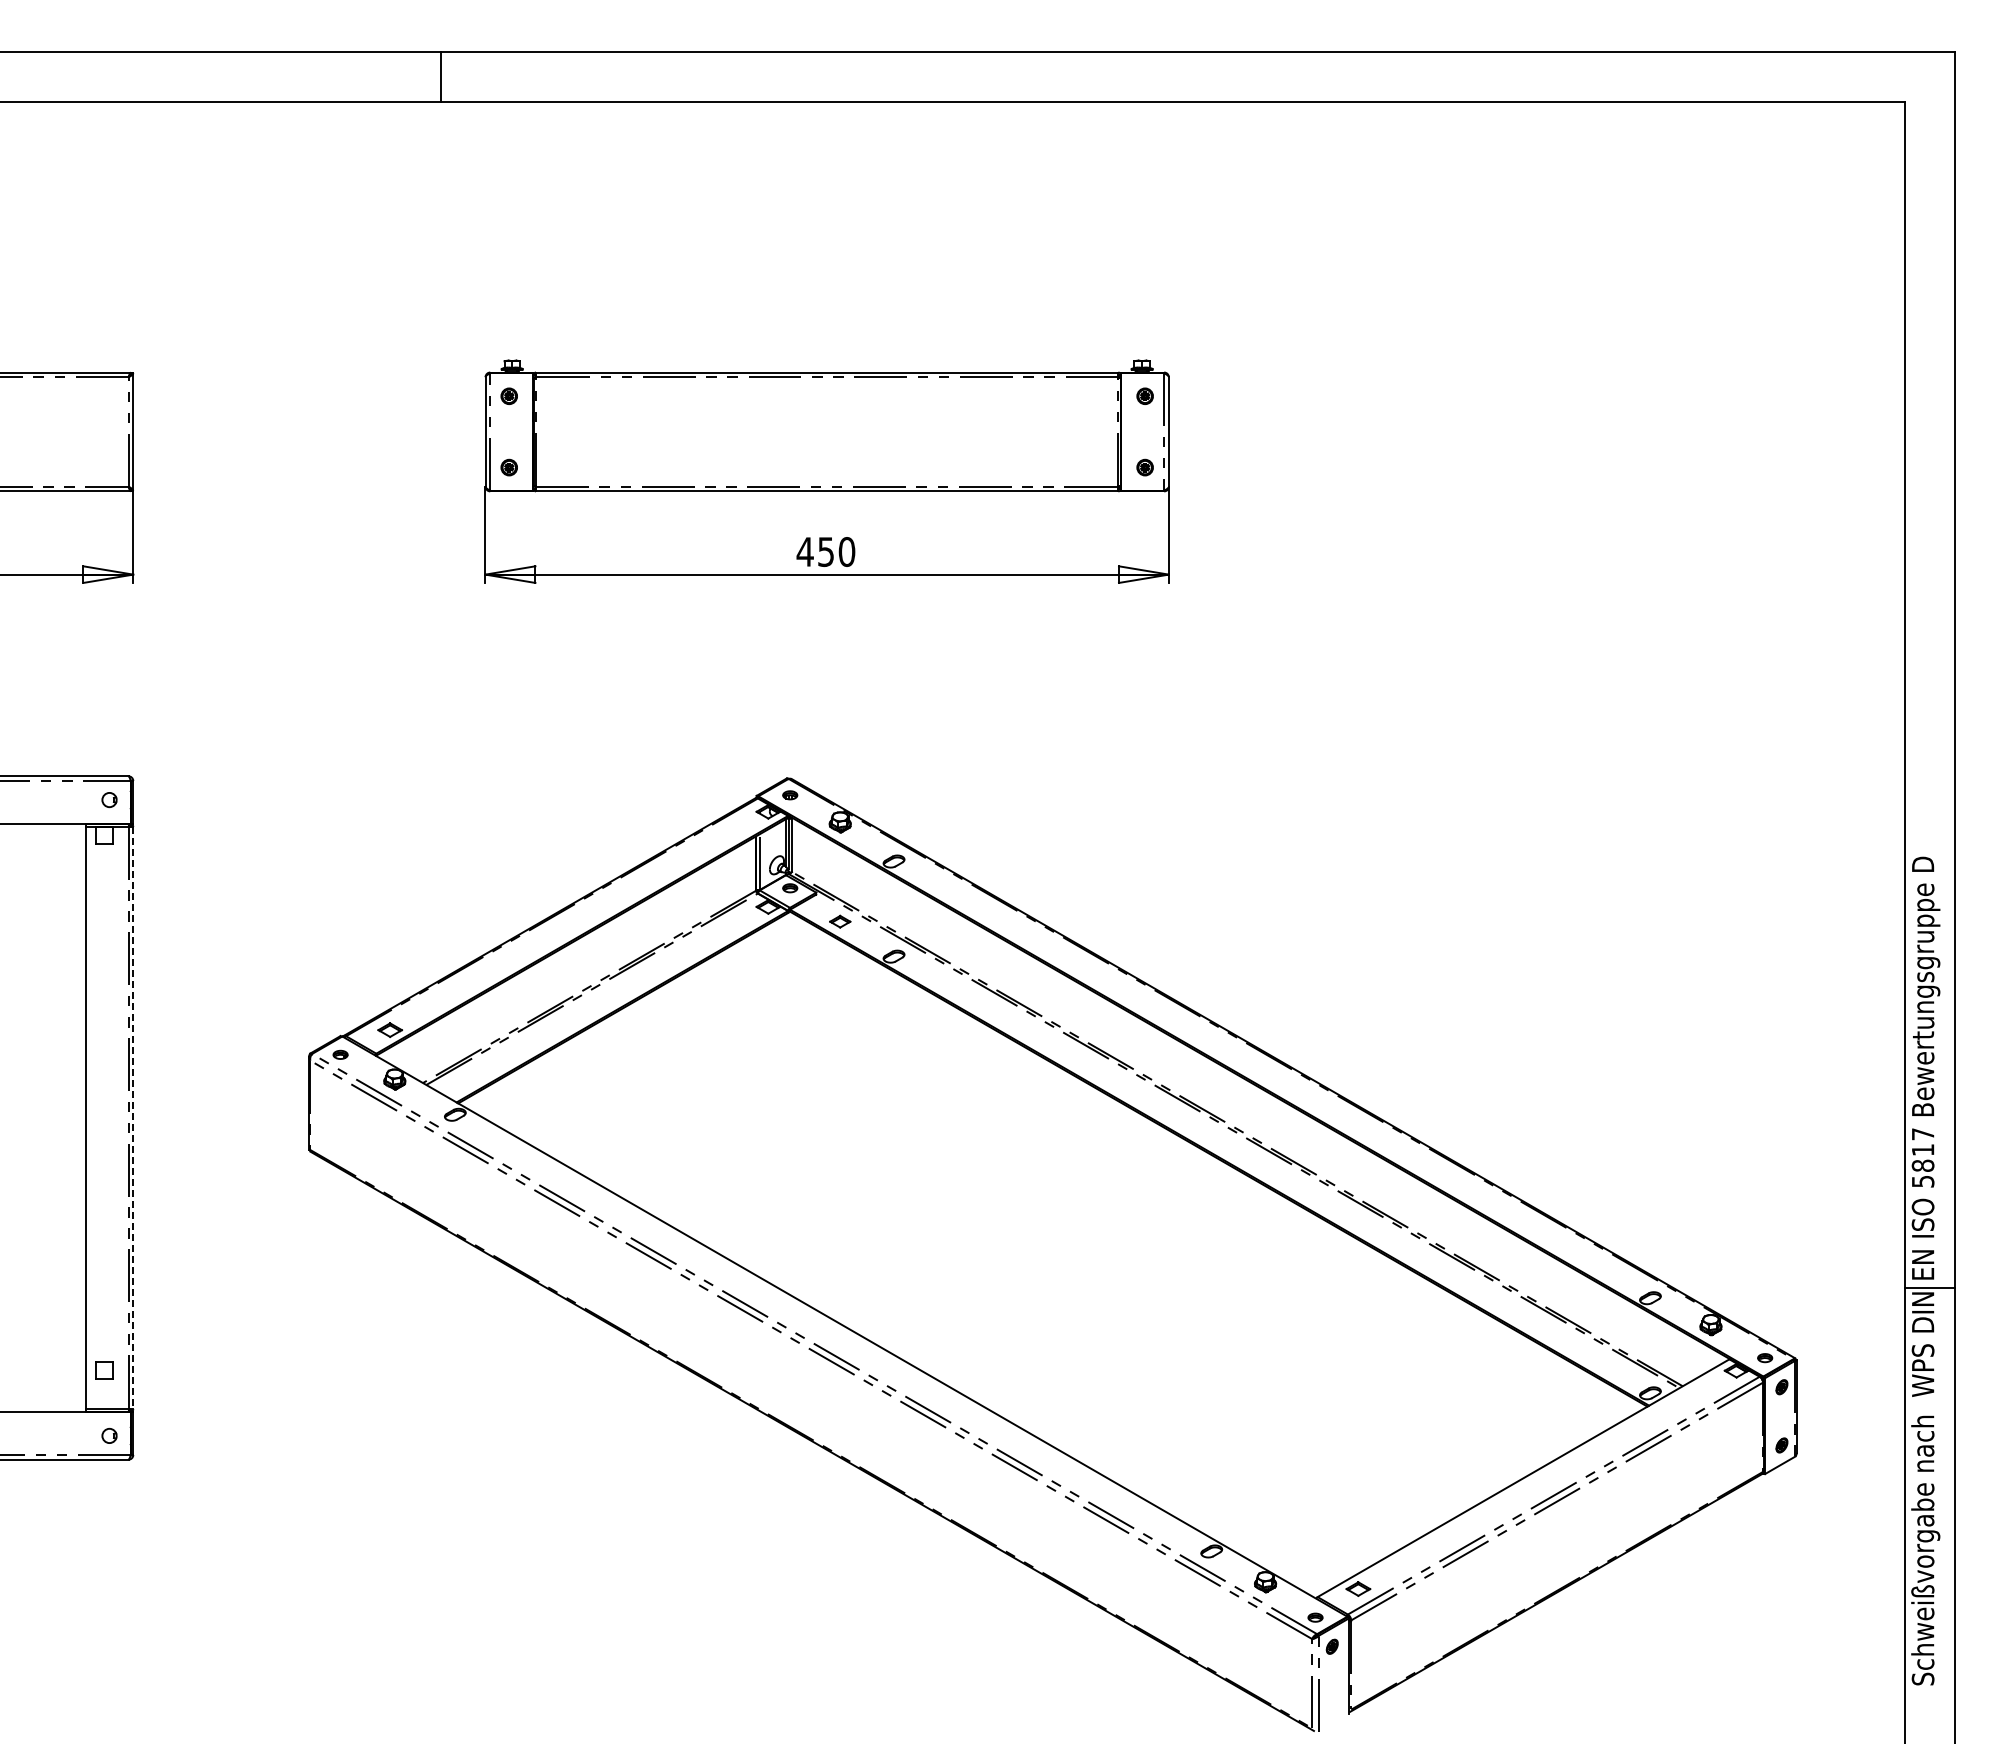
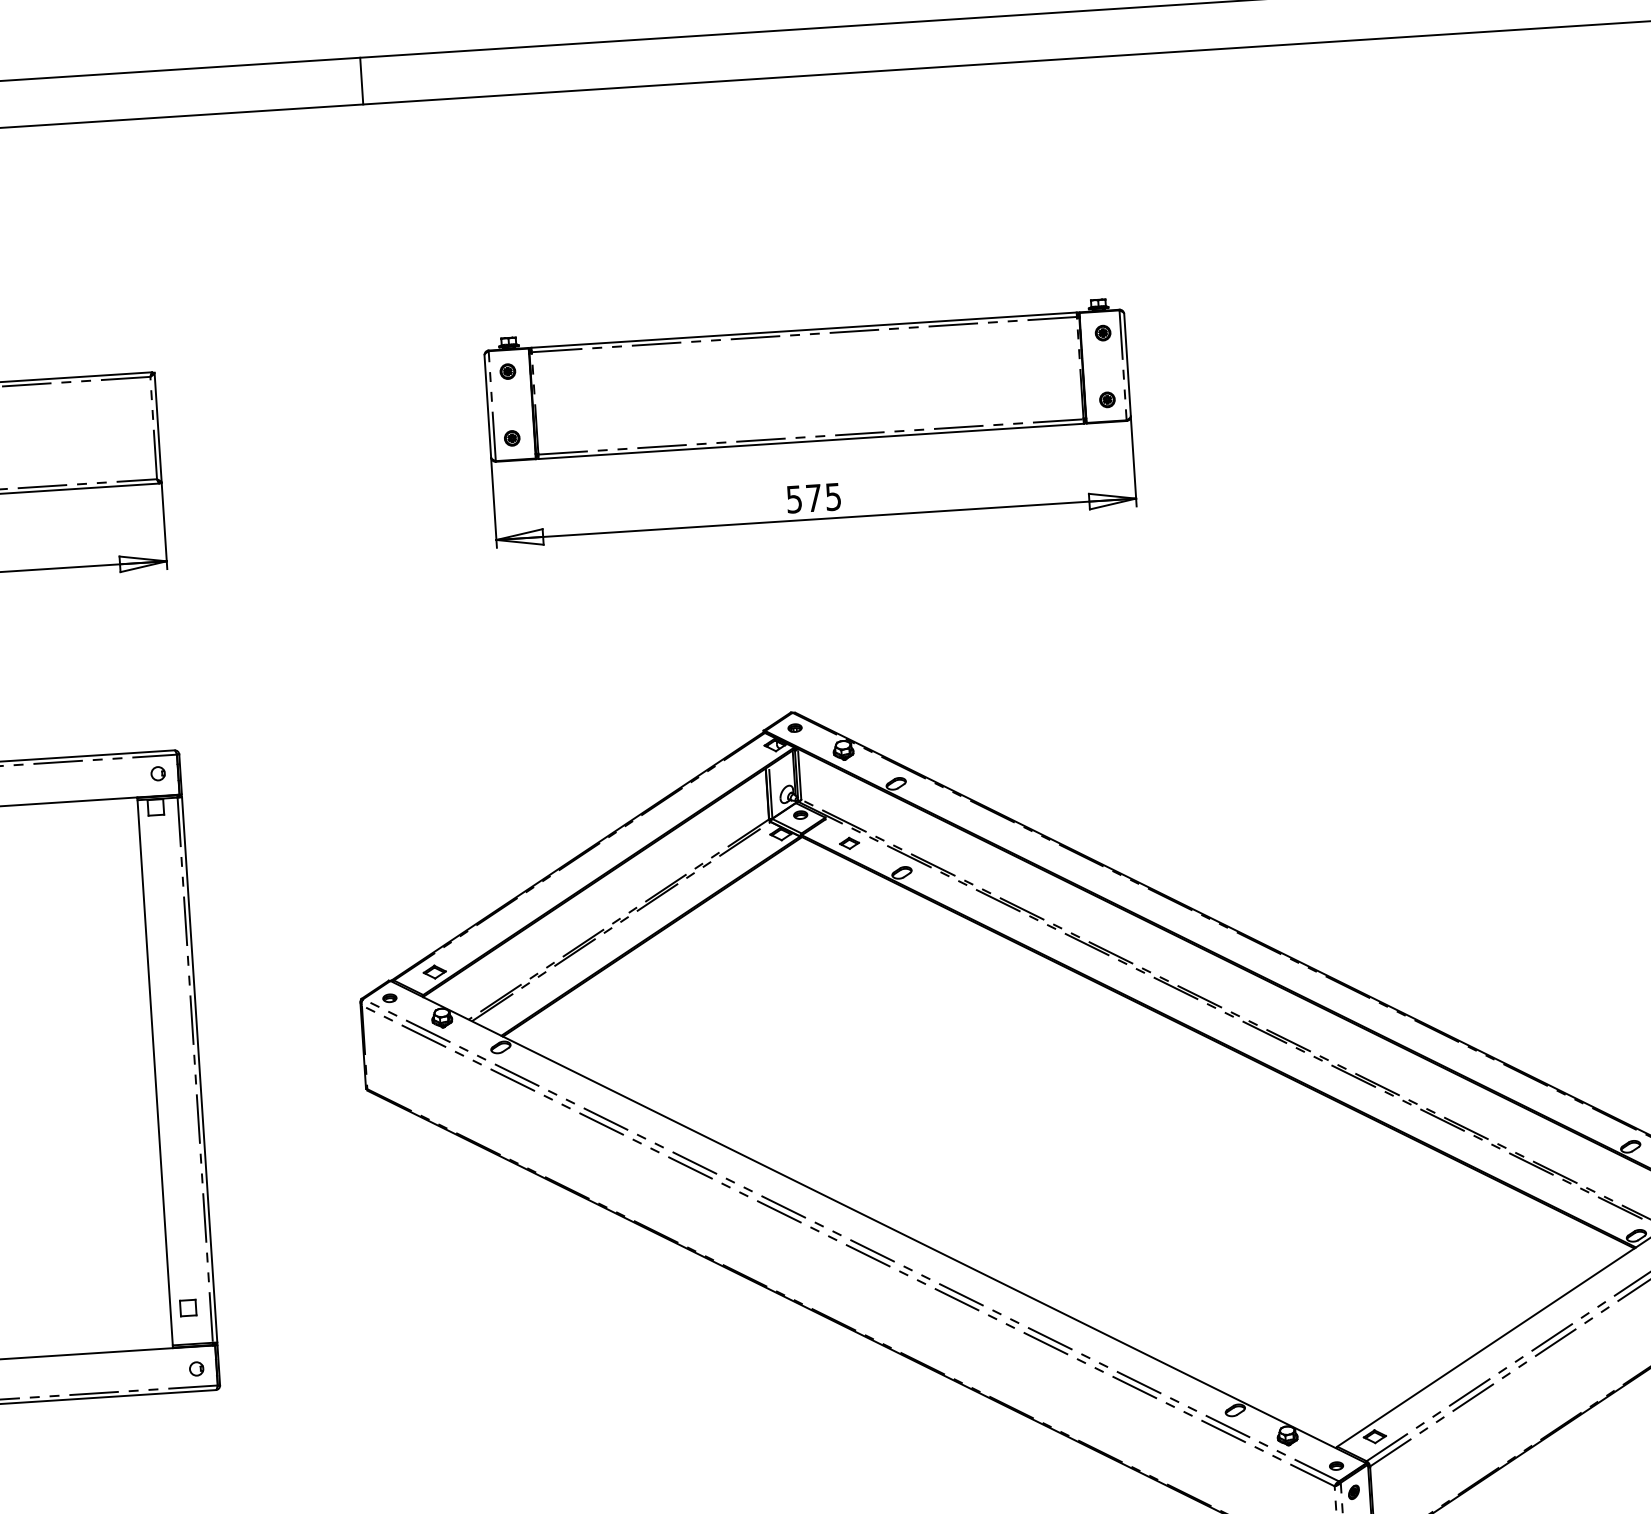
line: (440, 77) -> (361, 81), moved
text: (825, 552) -> (813, 498), 450 -> 575
line: (133, 1118) -> (199, 1070), dashed -> solid

